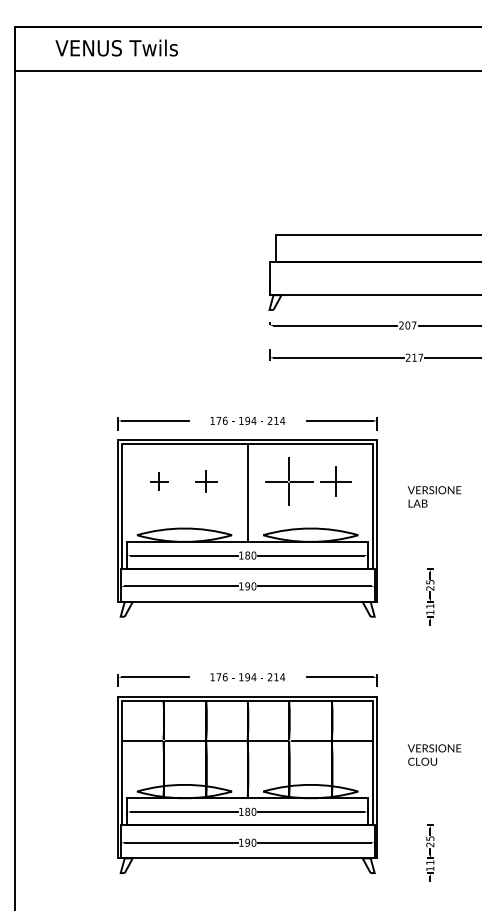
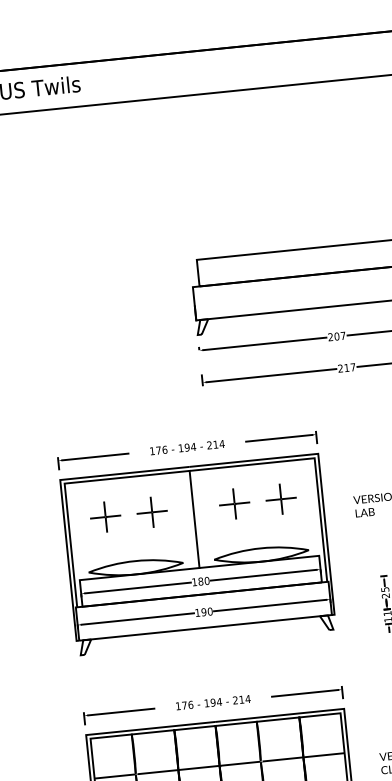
part: (159, 481) -> (105, 516), size x1.67
part: (206, 481) -> (152, 512), size x1.43
part: (288, 481) -> (233, 503), size x0.62

